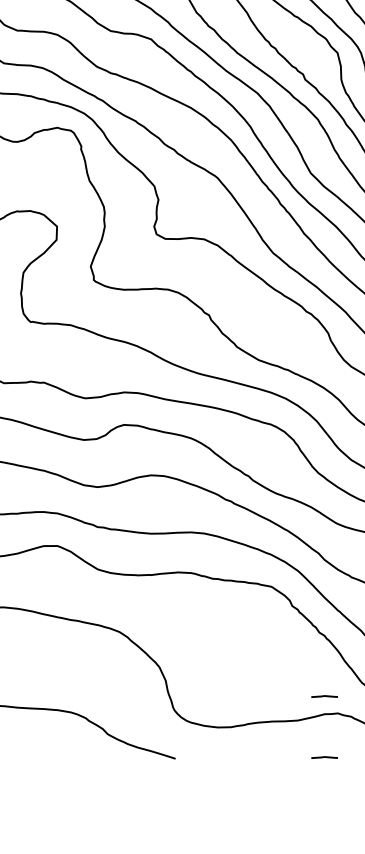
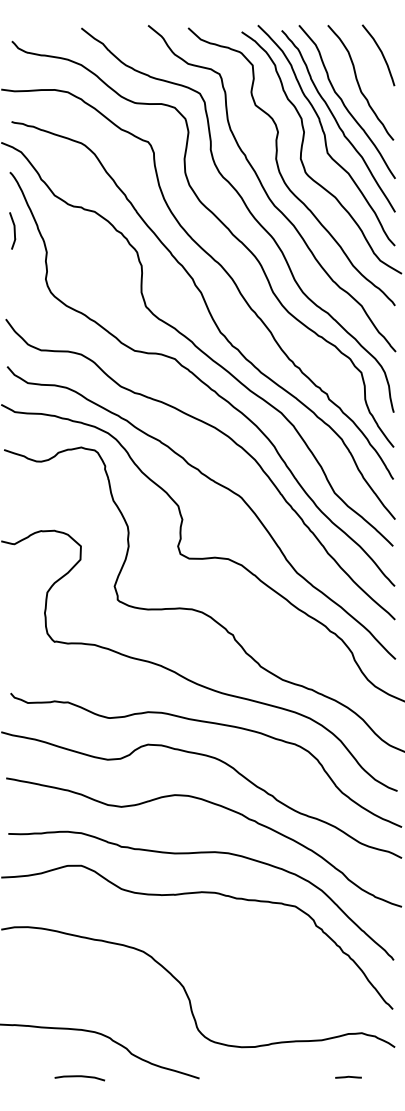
line: (324, 695) -> (348, 1015), removed
curve: (55, 757) -> (79, 1077), added

